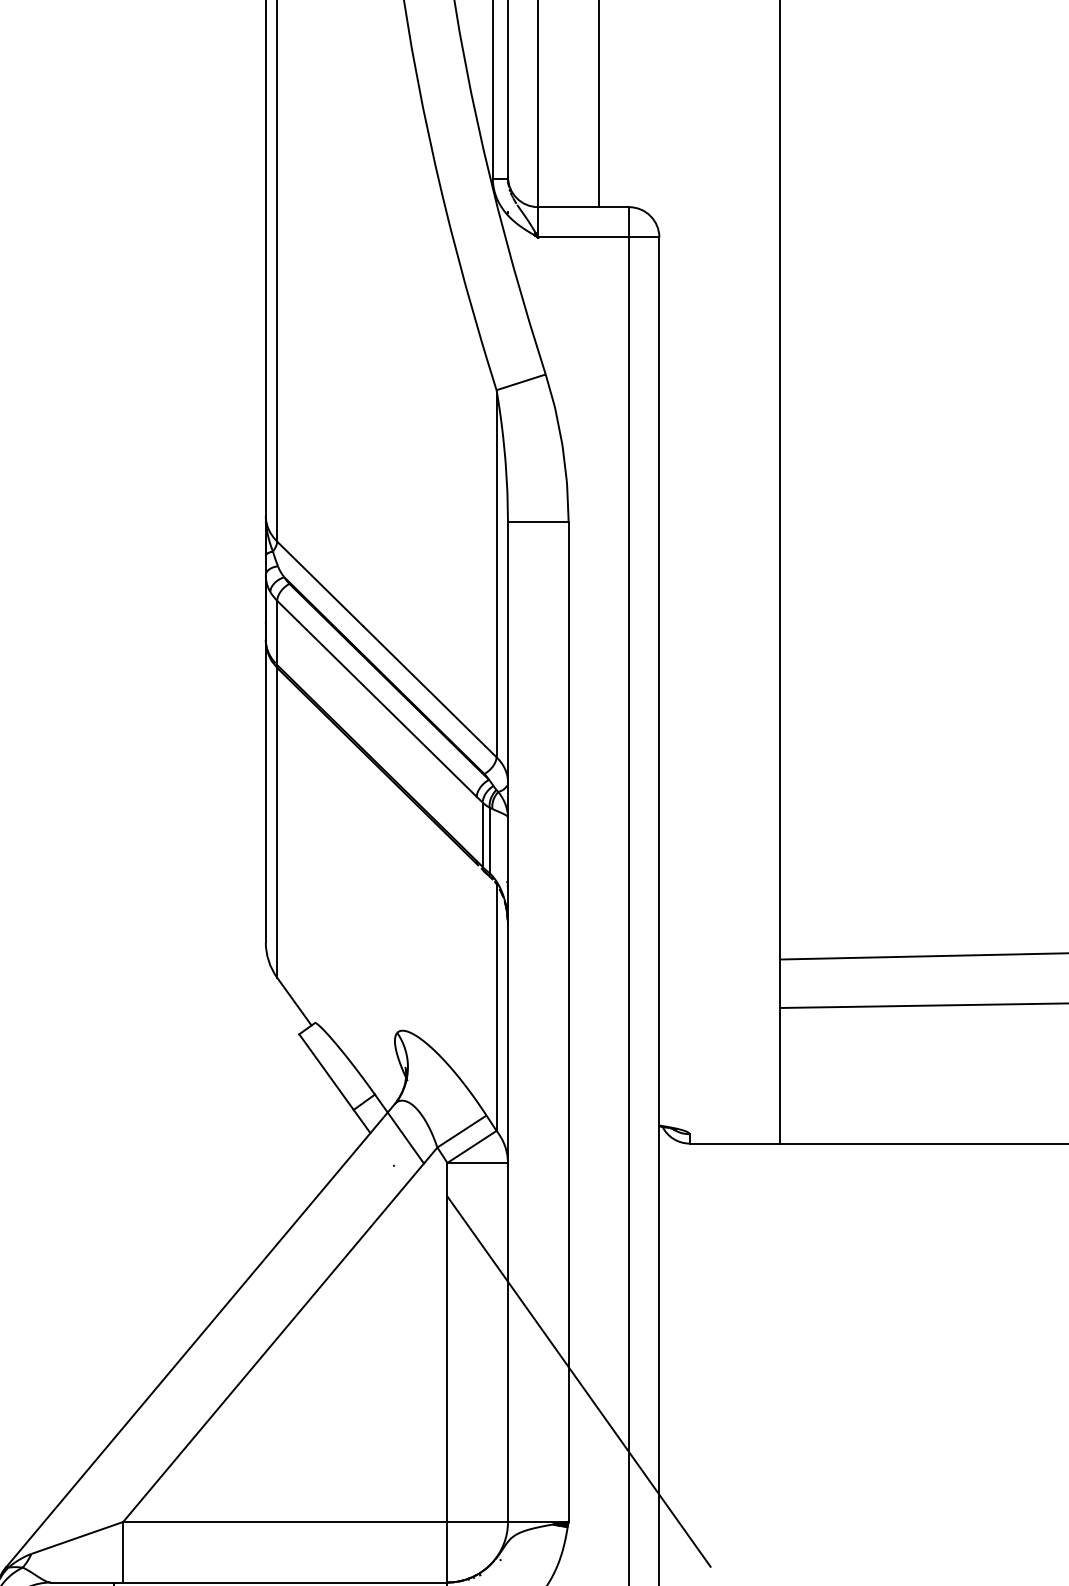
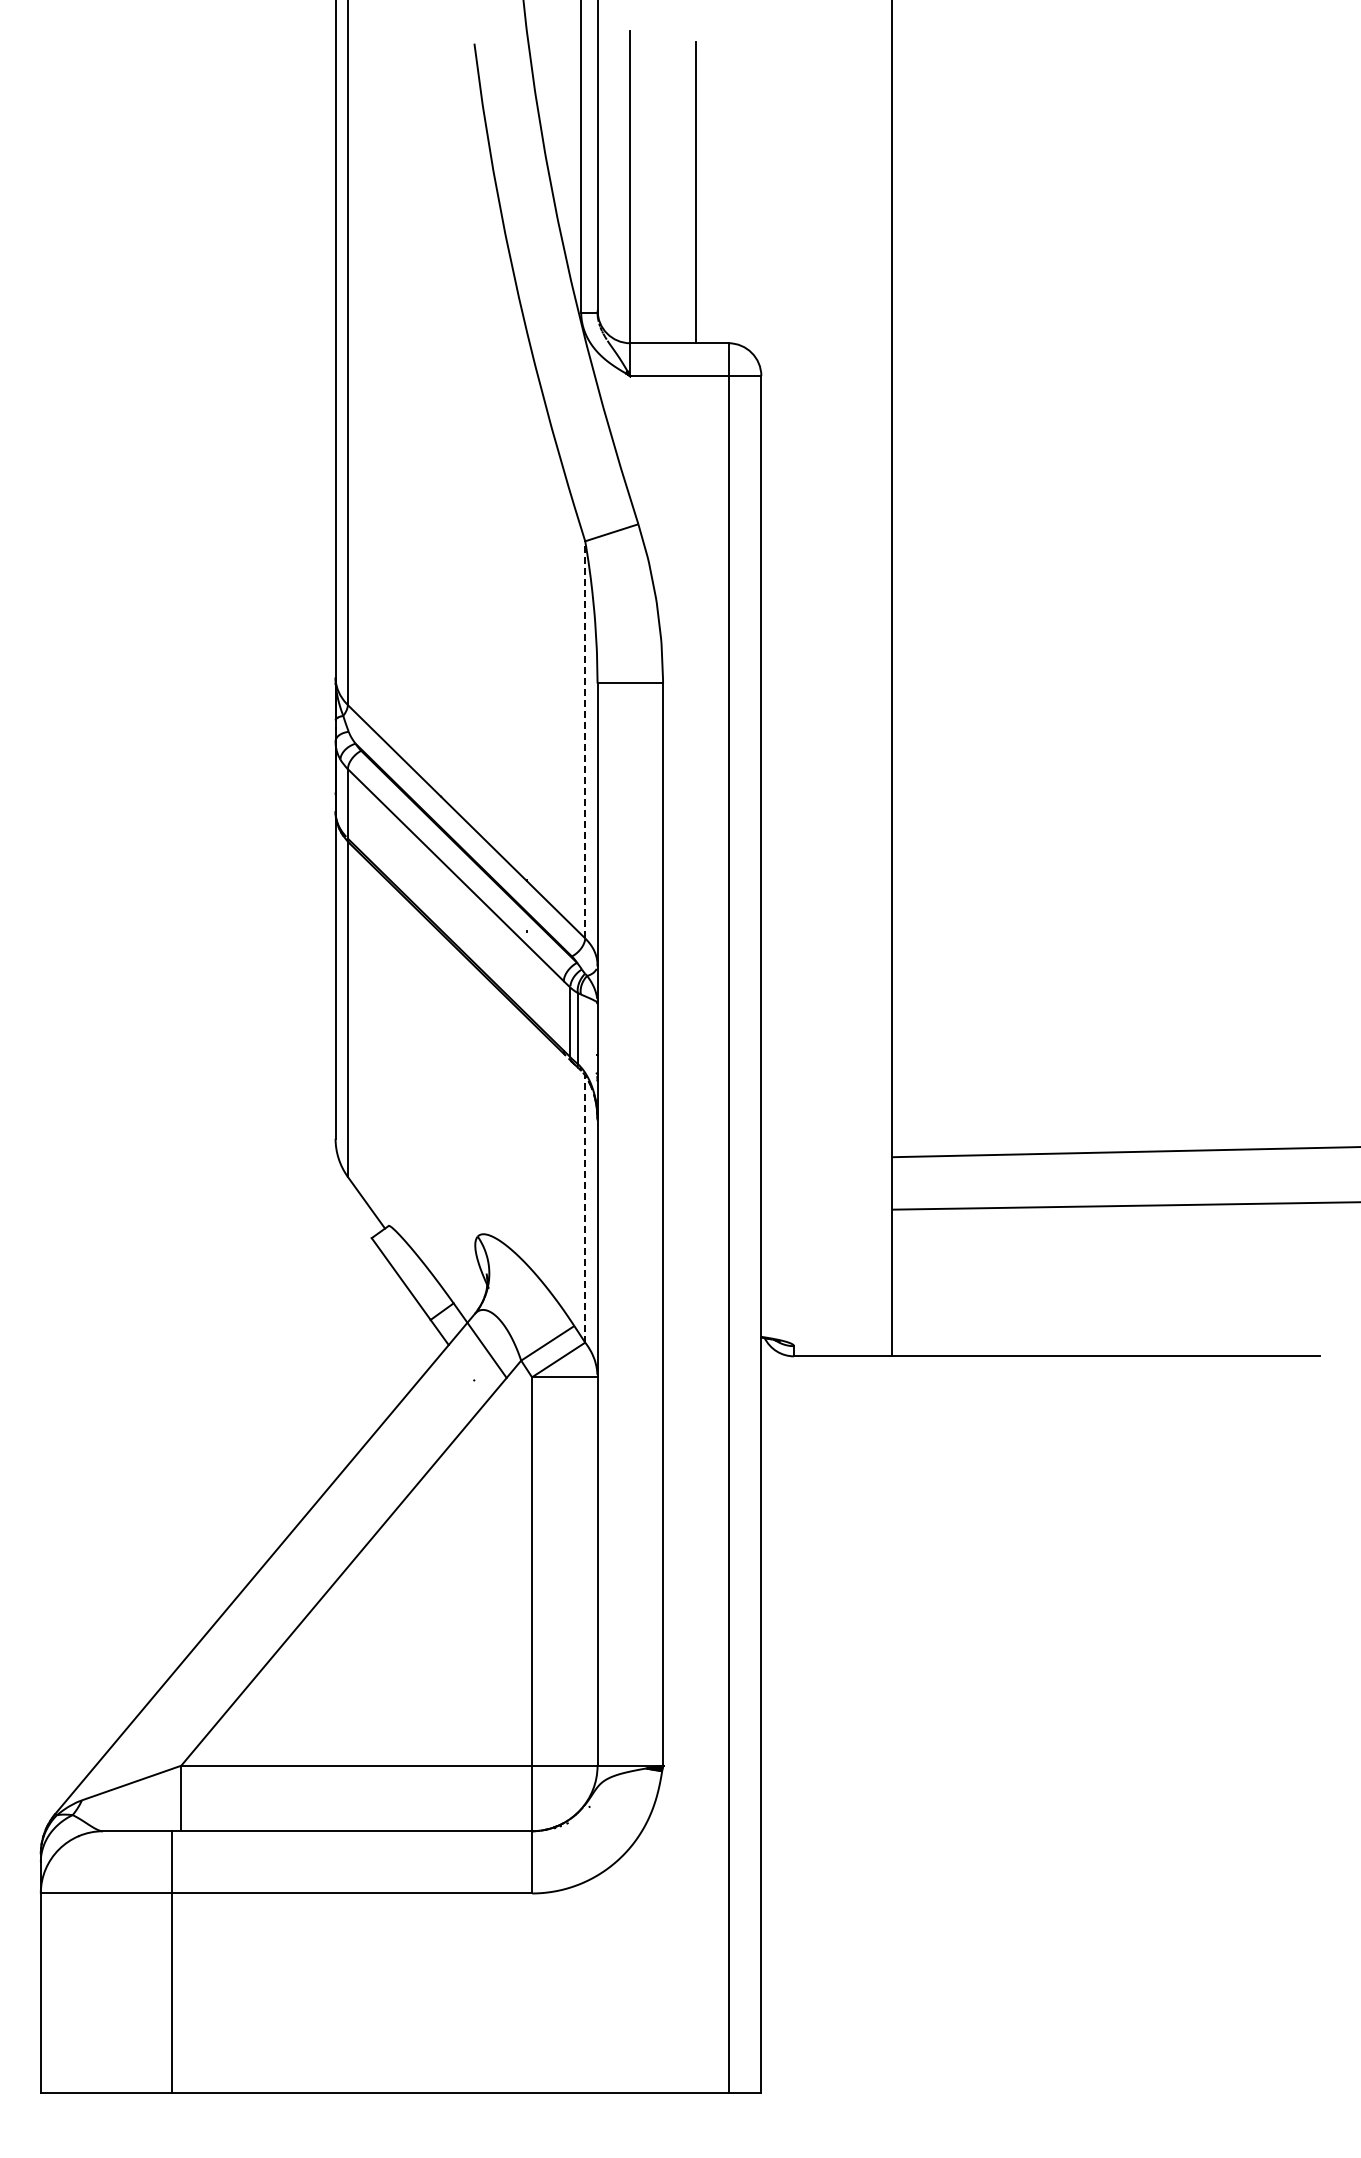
line: (496, 573) -> (585, 739), solid -> dashed
line: (496, 1006) -> (585, 1208), solid -> dashed
line: (579, 1381) -> (674, 1613), removed

